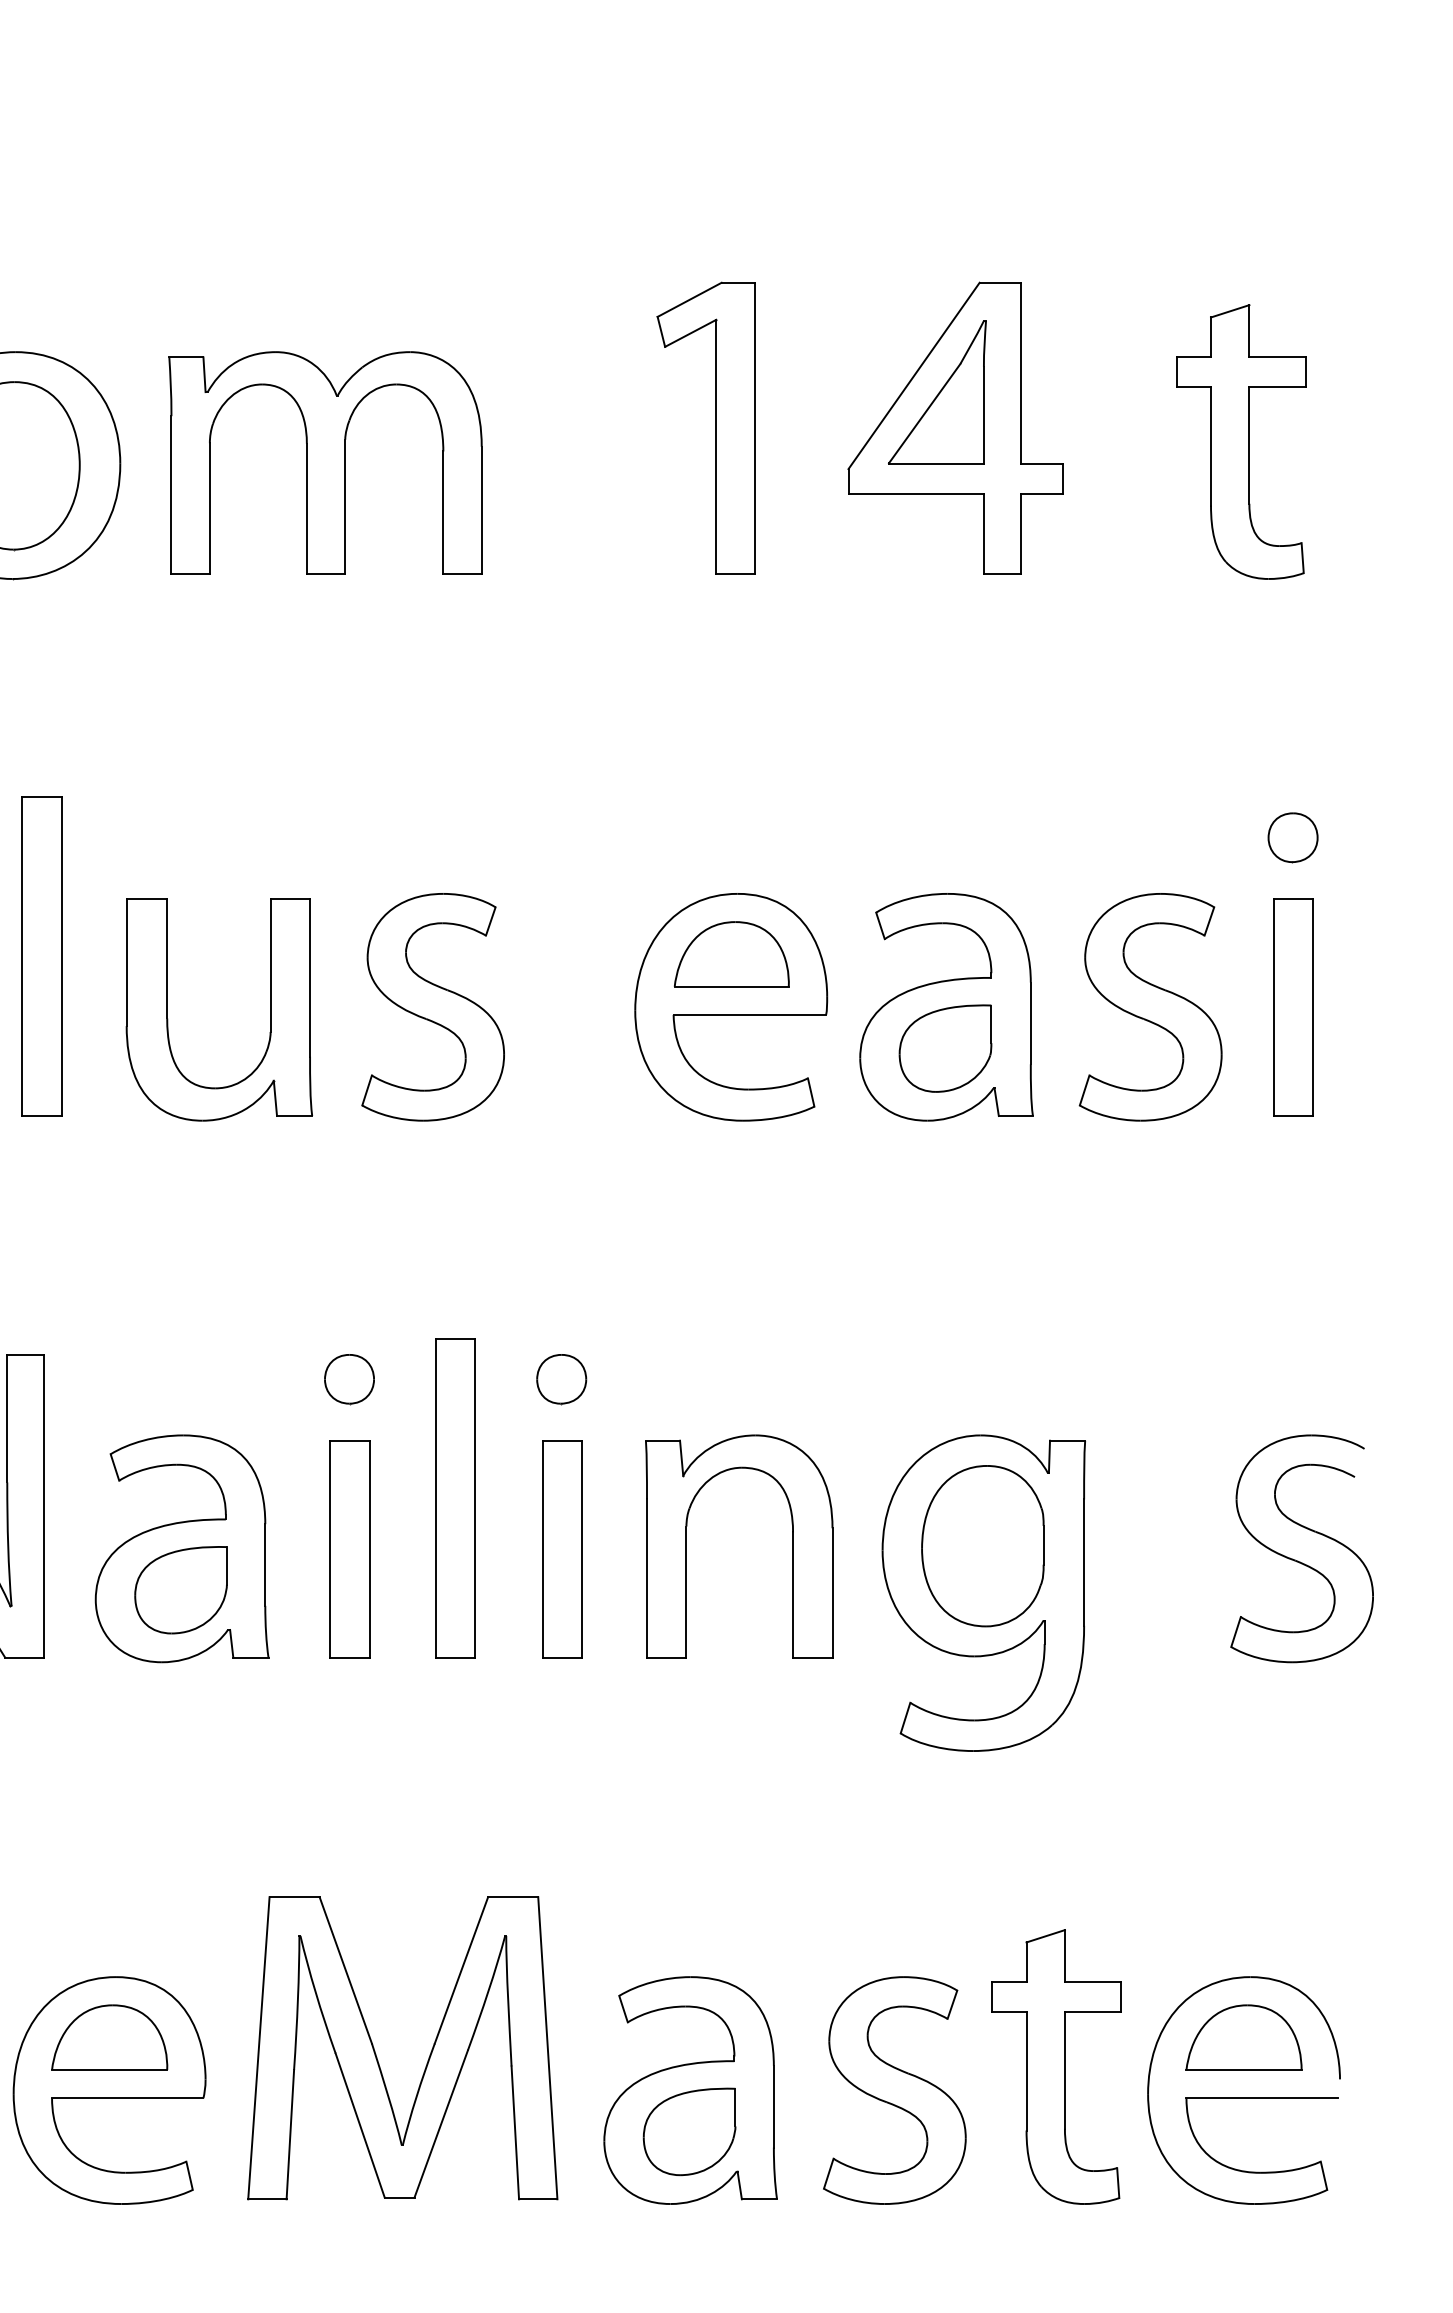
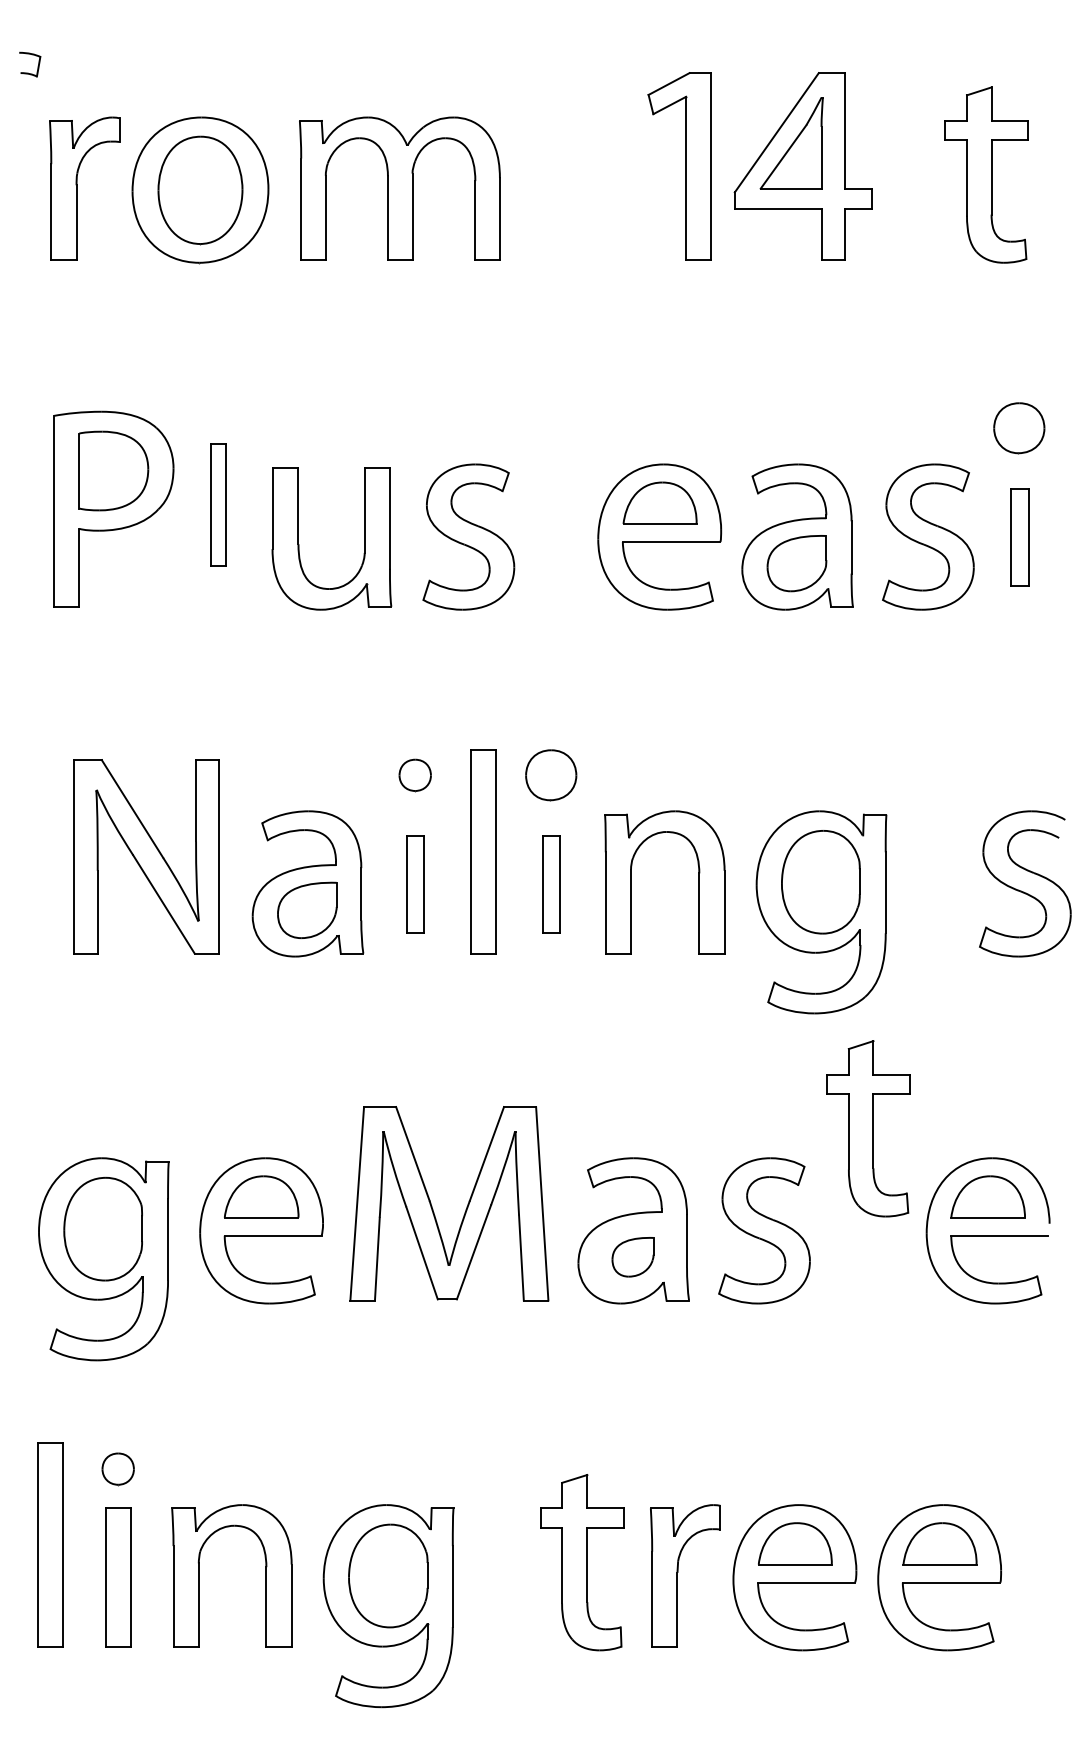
part: (705, 428) -> (679, 166), moved
part: (1292, 837) -> (1019, 428), size x1.6
part: (42, 956) -> (218, 504), size x0.6
part: (1292, 1007) -> (1019, 537), size x0.7
part: (560, 1379) -> (550, 775), size x1.6
part: (349, 1549) -> (415, 884), size x0.7
part: (562, 1549) -> (551, 884), size x0.7
part: (1057, 2066) -> (868, 1128), moved
part: (688, 2130) -> (632, 1256), size x0.7

